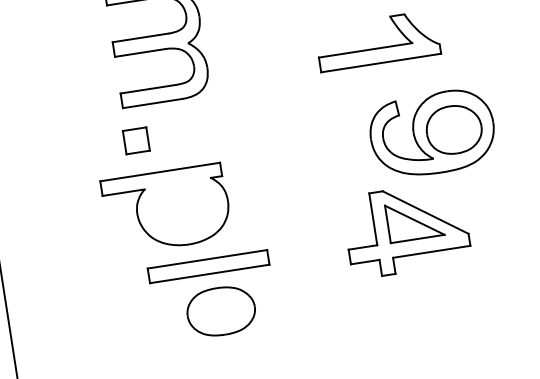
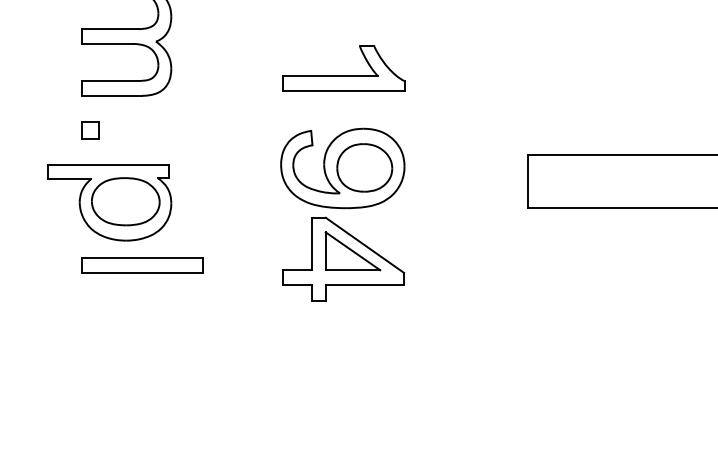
part: (432, 133) -> (342, 168), moved
part: (136, 141) -> (90, 130), size x0.71
part: (220, 311) -> (125, 201), moved

